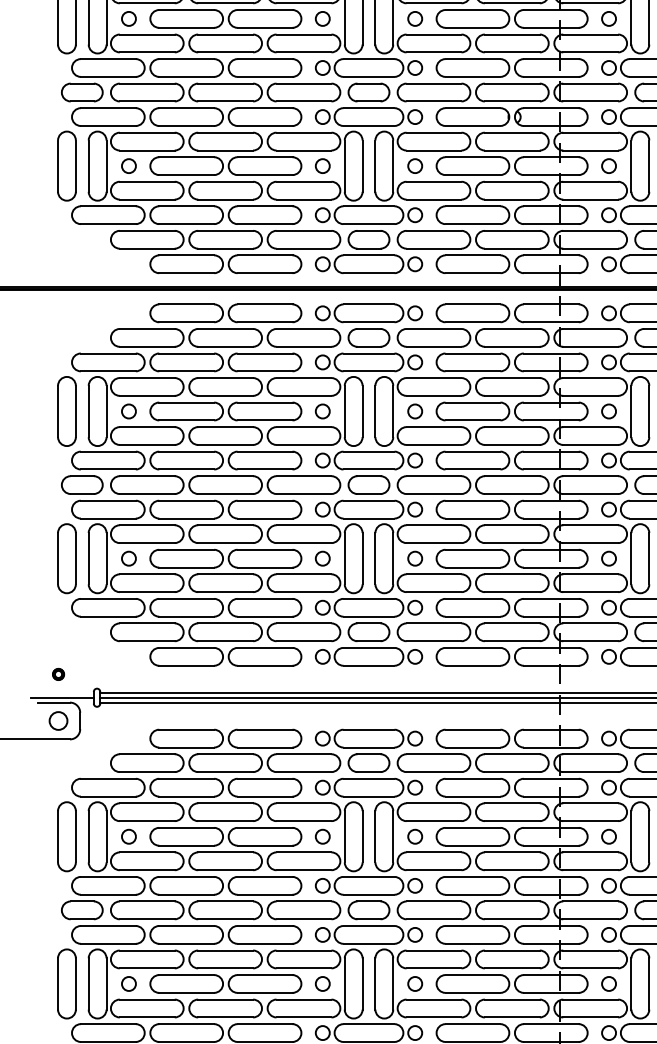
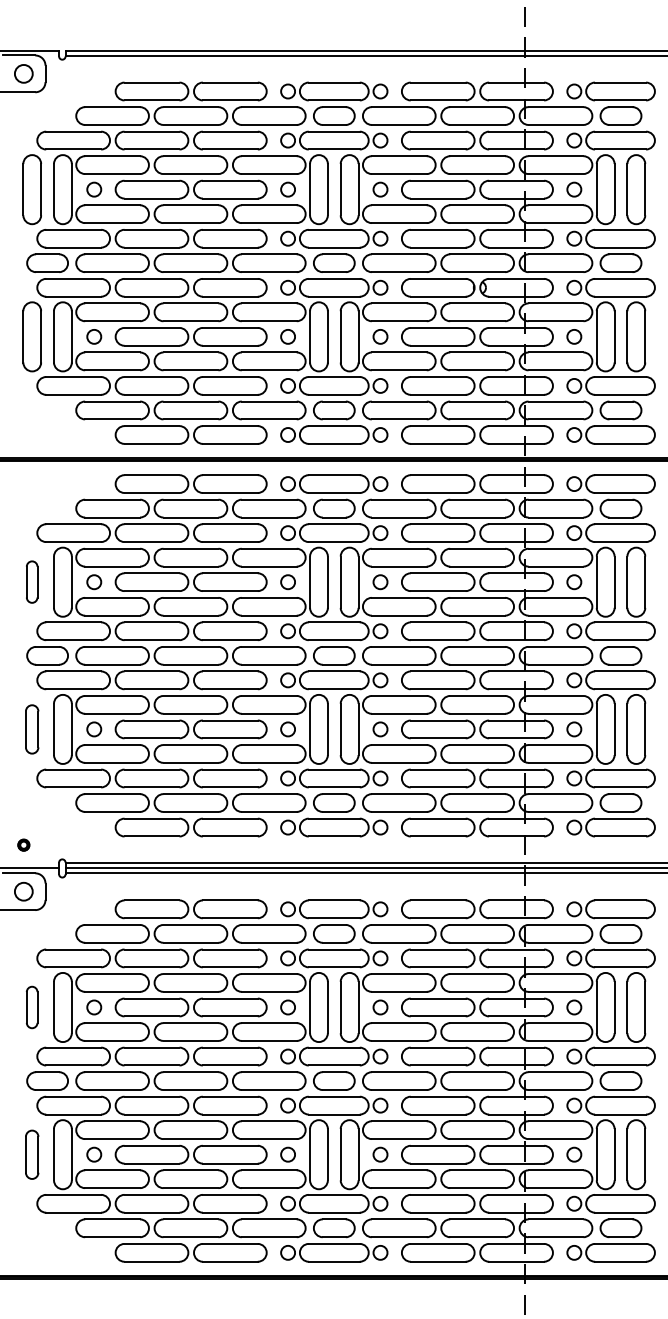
part: (66, 410) -> (31, 581), size x0.6
part: (66, 558) -> (31, 729), size x0.7
part: (66, 836) -> (31, 1007), size x0.6
part: (66, 983) -> (31, 1154), size x0.7

